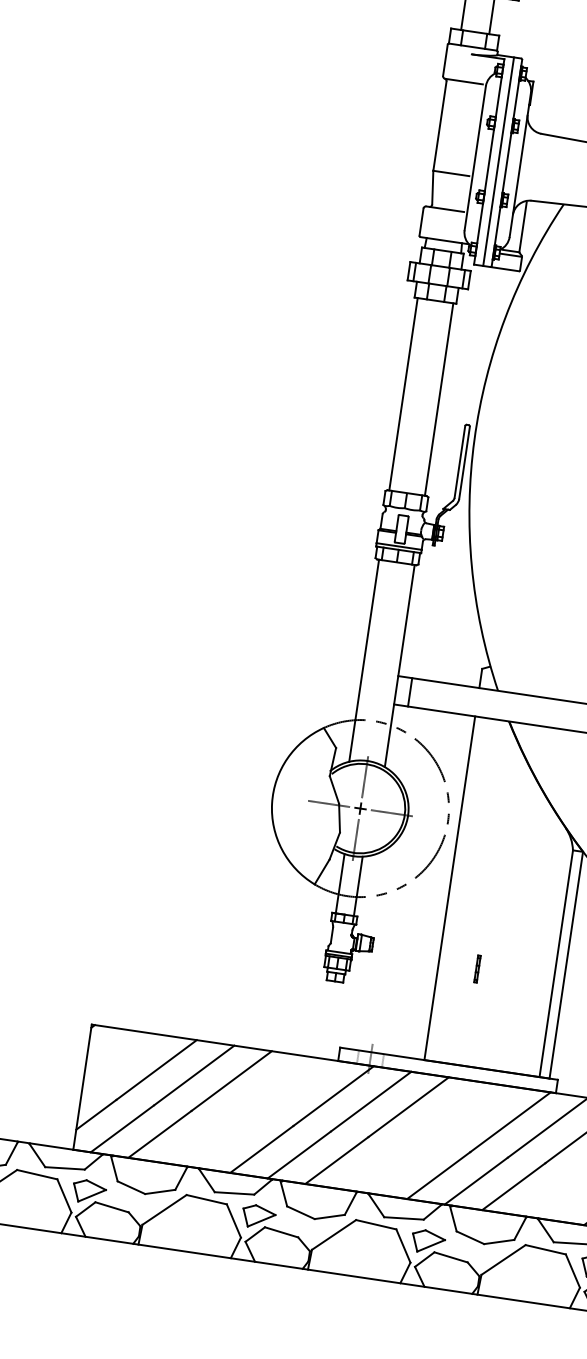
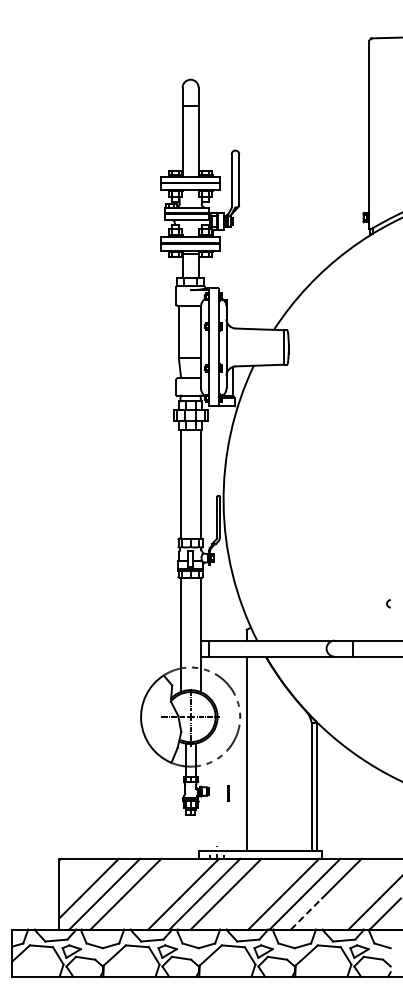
line: (499, 161) -> (214, 347), removed
line: (477, 969) -> (228, 793), moved
line: (513, 1185) -> (306, 913), solid -> dashed

